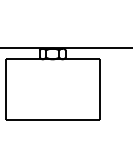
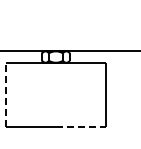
line: (5, 89) -> (6, 94), solid -> dashed
line: (75, 119) -> (80, 126), solid -> dashed

